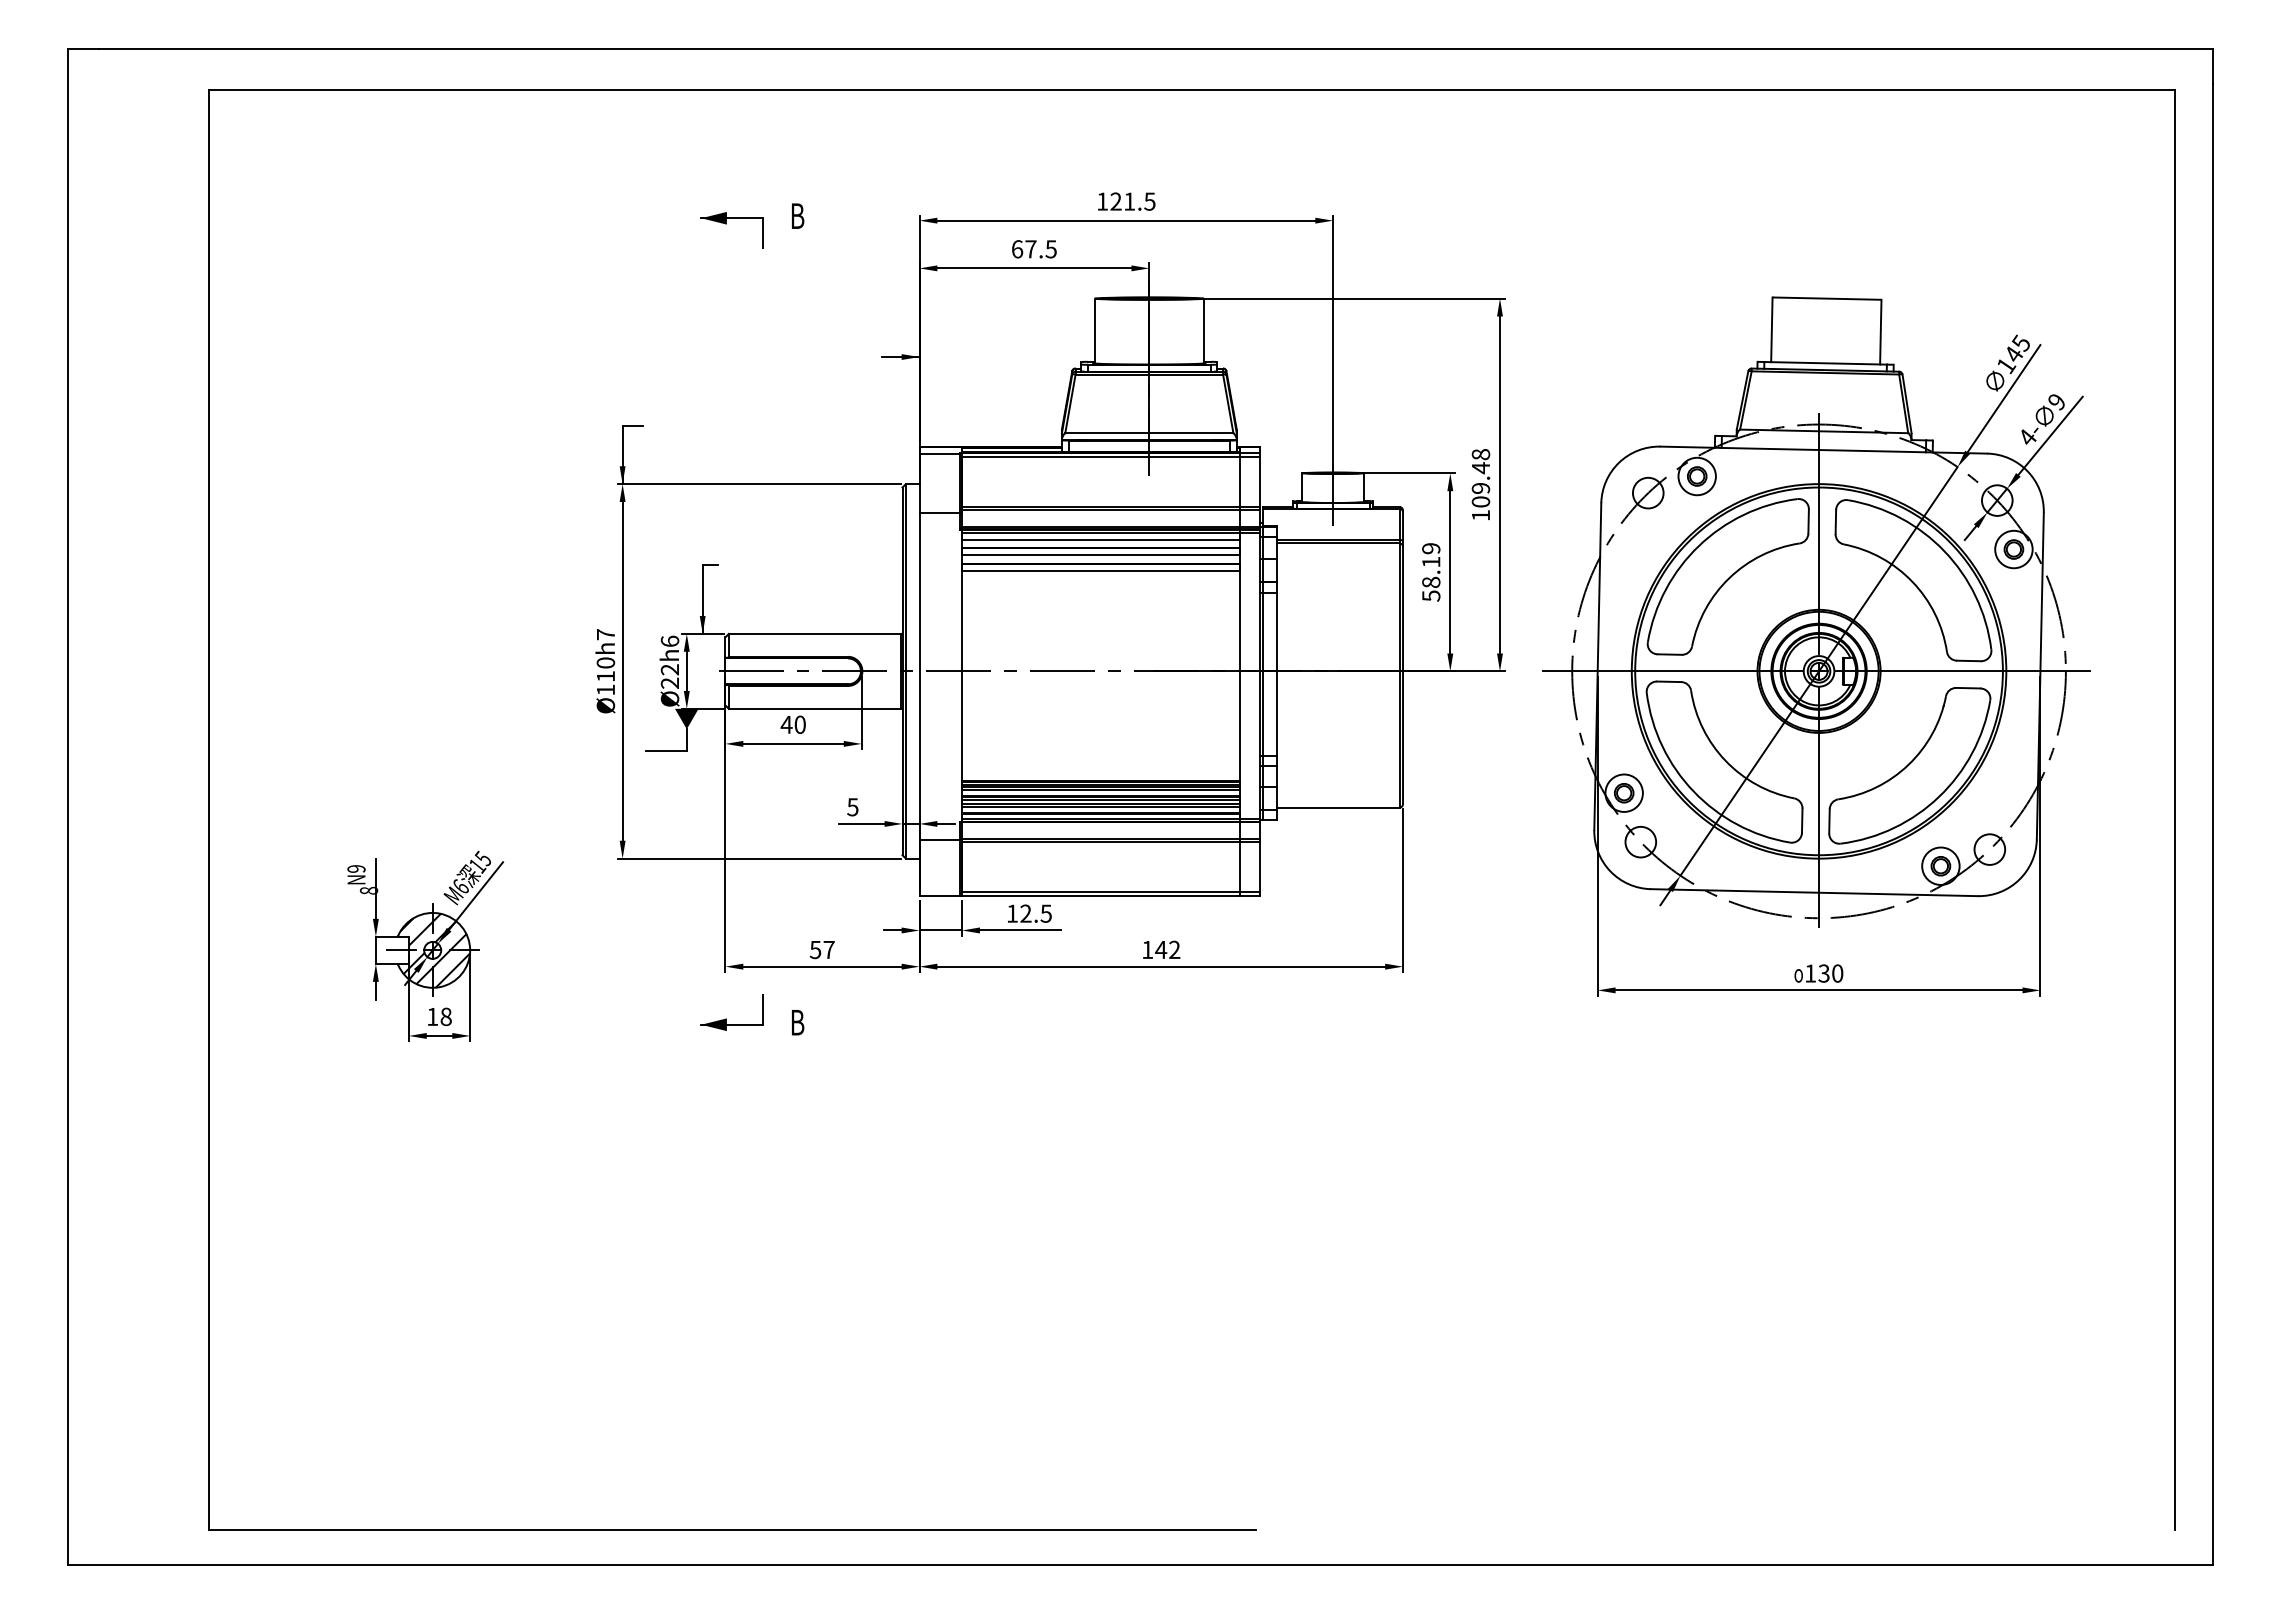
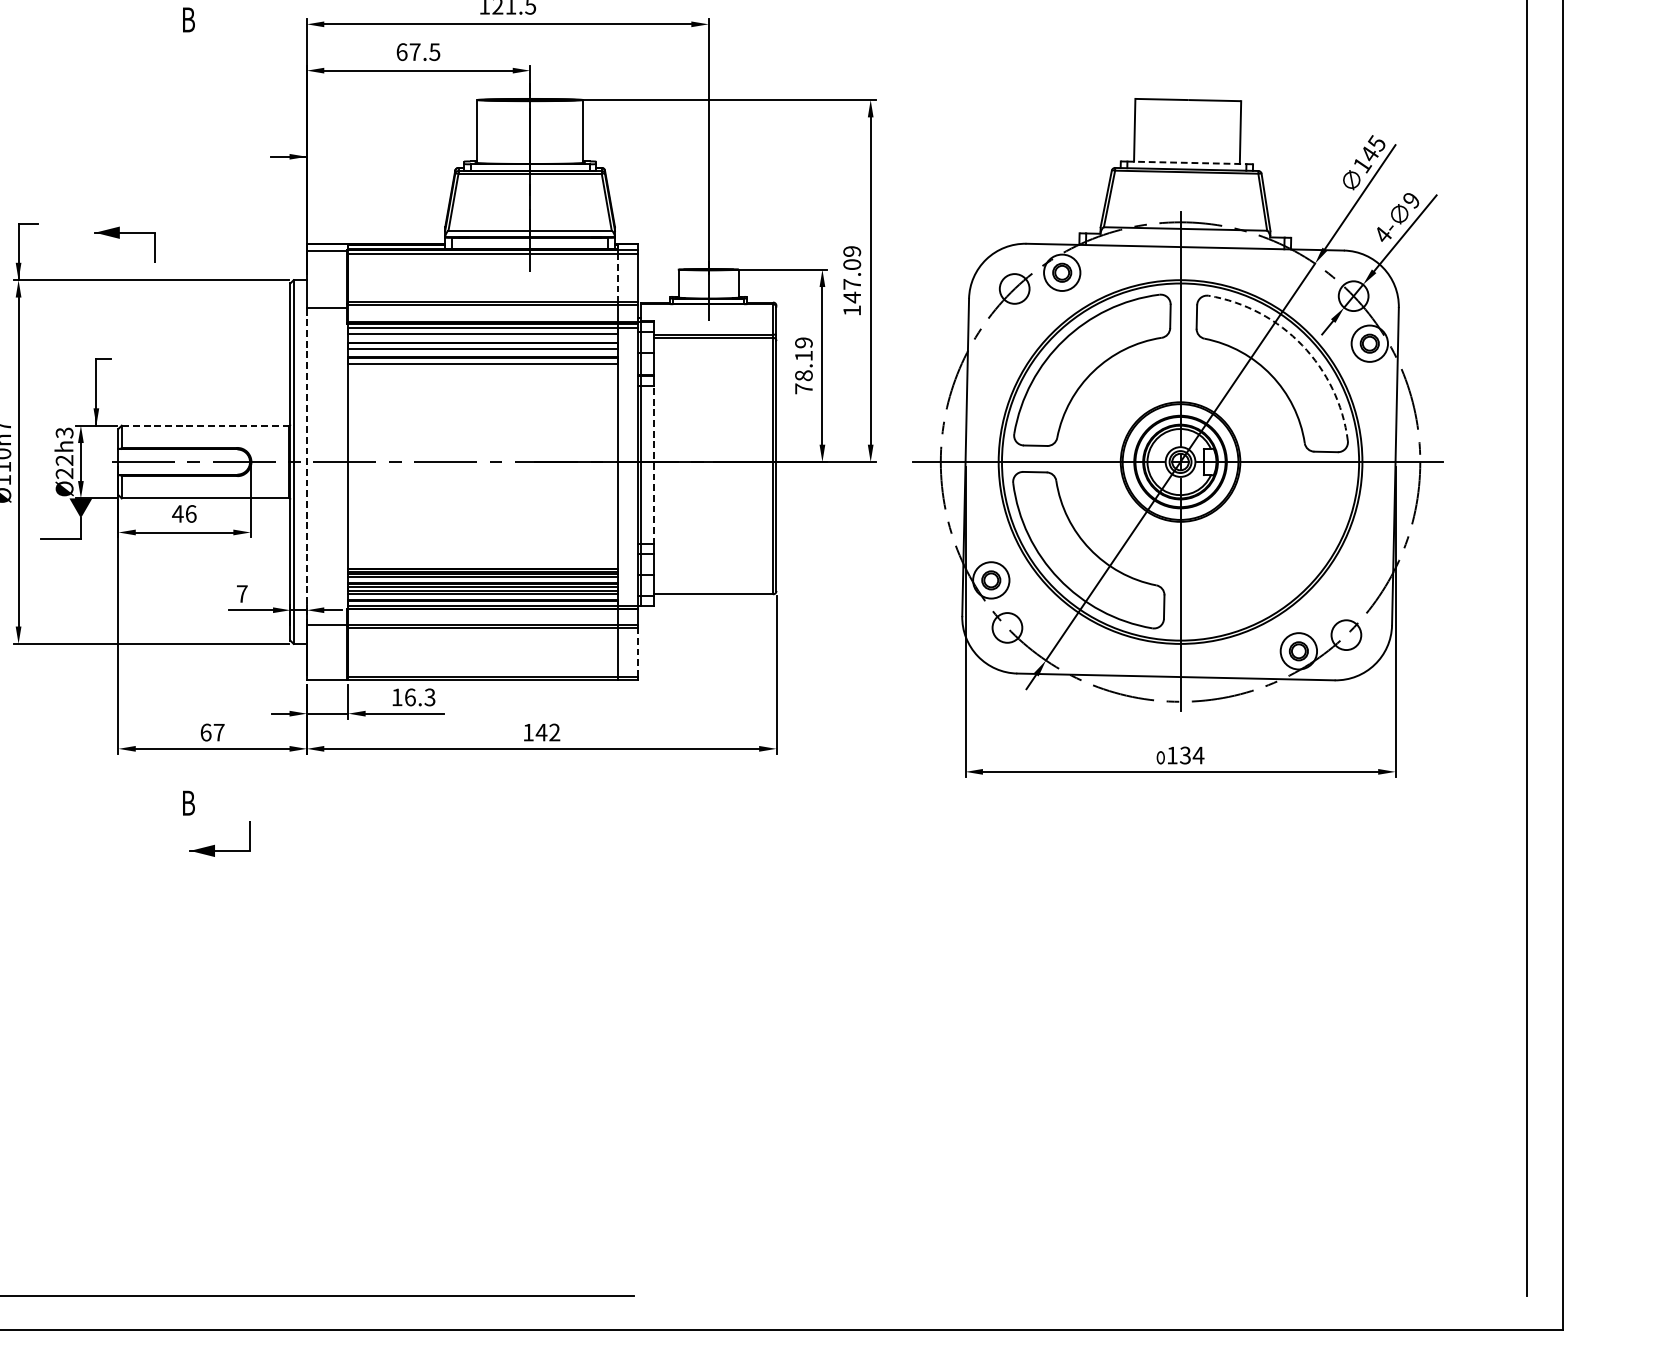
part: (726, 224) -> (119, 238), moved
line: (1826, 363) -> (1187, 163), solid -> dashed
text: (1480, 478) -> (851, 274), 109.48 -> 147.09
line: (1239, 482) -> (617, 278), solid -> dashed
arc: (1944, 551) -> (1302, 345), solid -> dashed
text: (1431, 595) -> (804, 388), 58.19 -> 78.19
line: (814, 633) -> (204, 425), solid -> dashed
text: (669, 641) -> (64, 433), Ø22h6 -> Ø22h3
line: (1277, 674) -> (654, 465), solid -> dashed
line: (919, 675) -> (306, 466), solid -> dashed
text: (799, 724) -> (190, 513), 40 -> 46
part: (1909, 765) -> (1268, 553), removed
text: (852, 807) -> (241, 594), 5 -> 7
line: (1260, 866) -> (638, 651), solid -> dashed
text: (1035, 913) -> (419, 697), 12.5 -> 16.3
text: (815, 949) -> (205, 732), 57 -> 67
text: (1837, 973) -> (1198, 755), 130 -> 134
part: (726, 1018) -> (214, 844), moved

